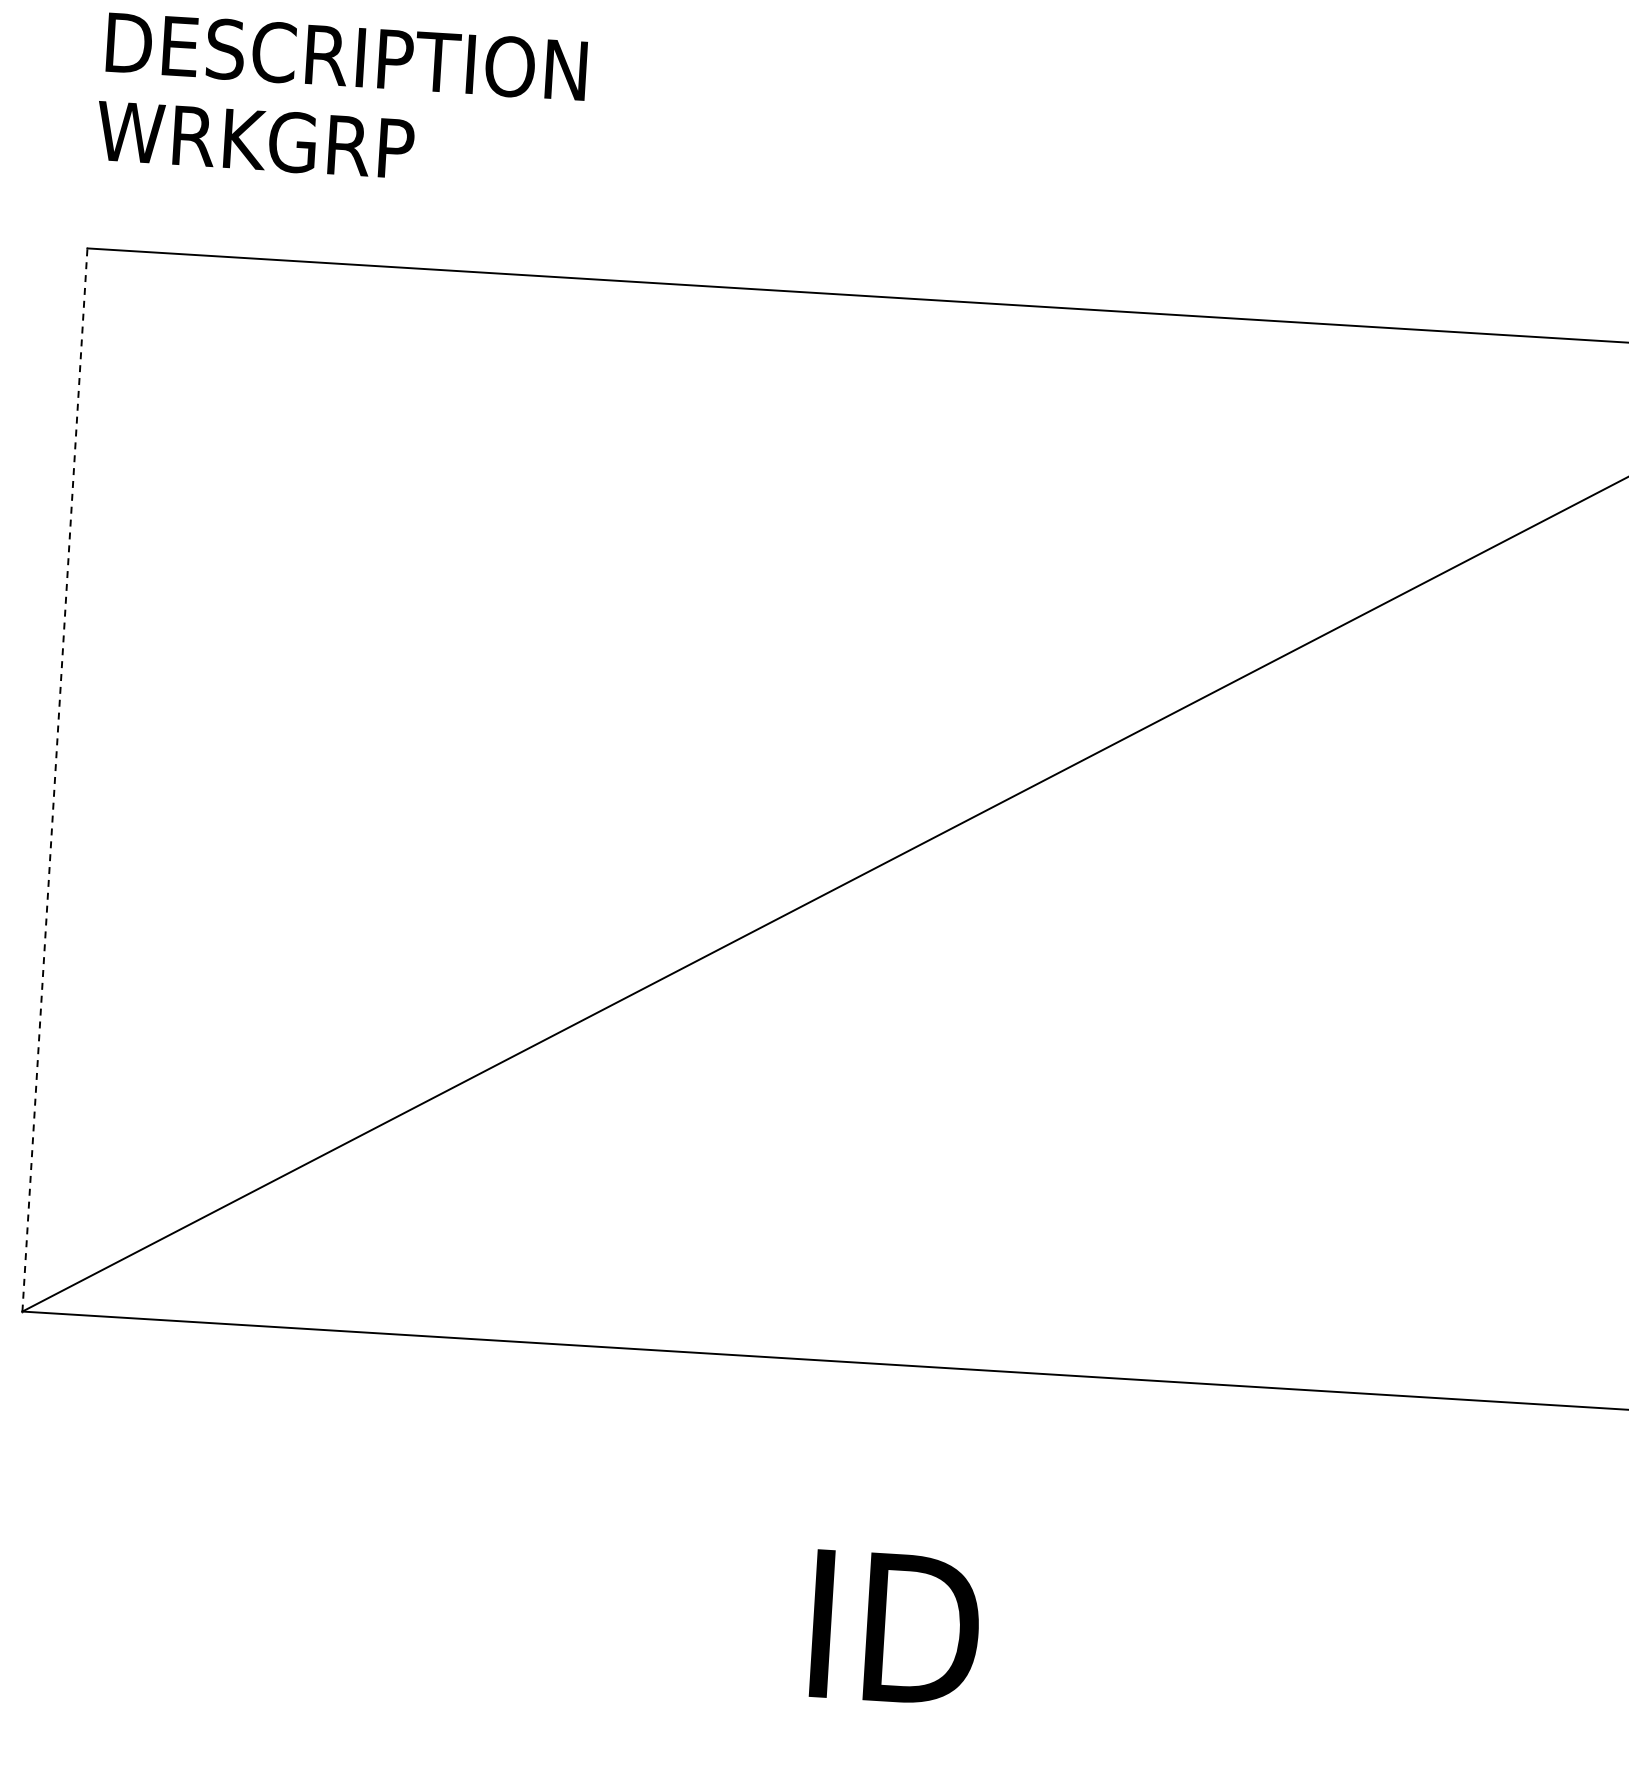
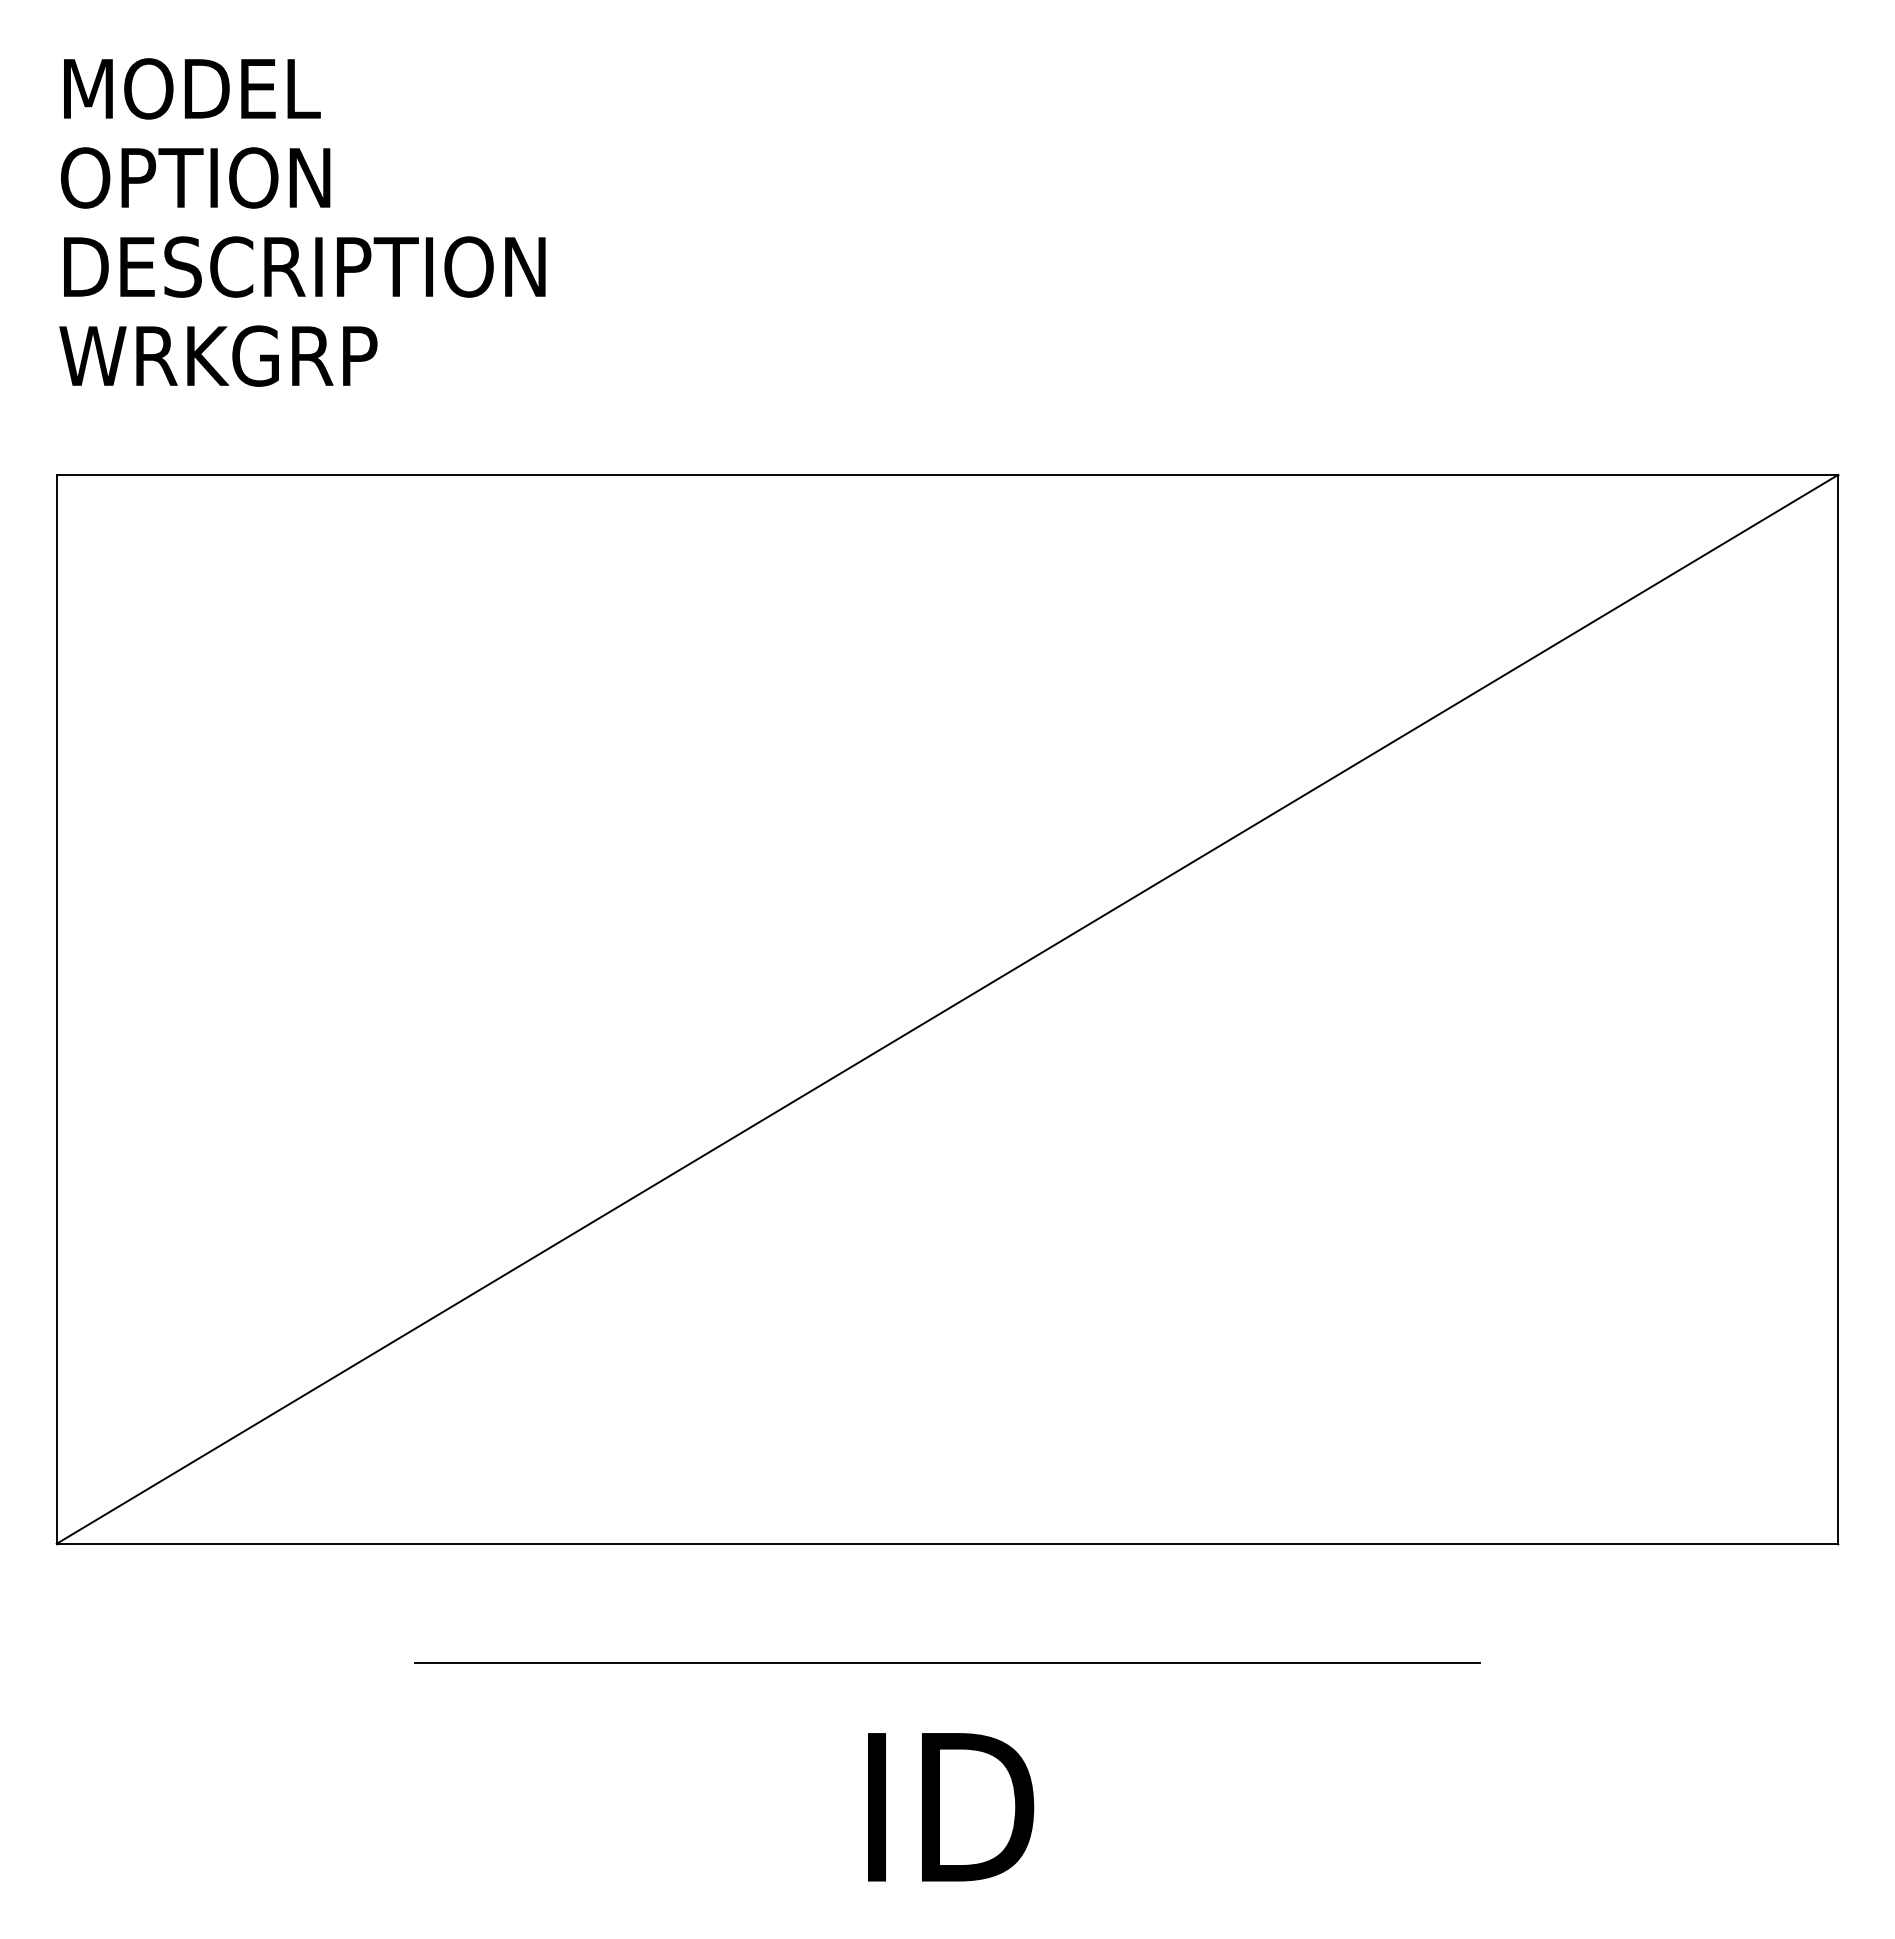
line: (54, 779) -> (56, 1008), dashed -> solid
line: (901, 1483) -> (947, 1662), added

